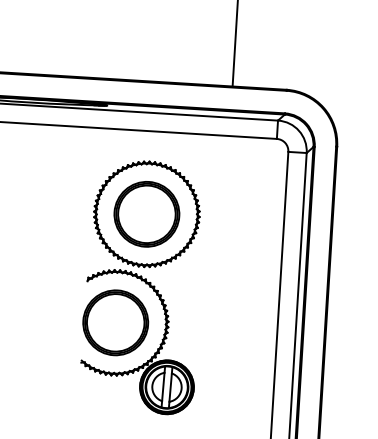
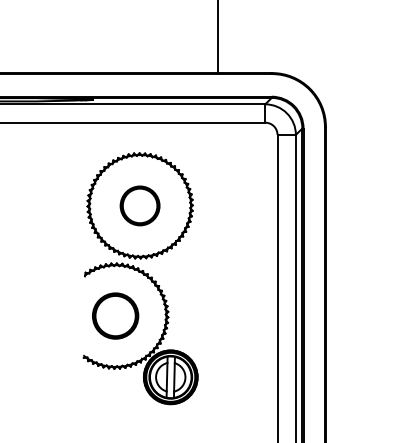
part: (146, 213) -> (139, 205), size x0.6
part: (115, 322) -> (115, 315), size x0.7

